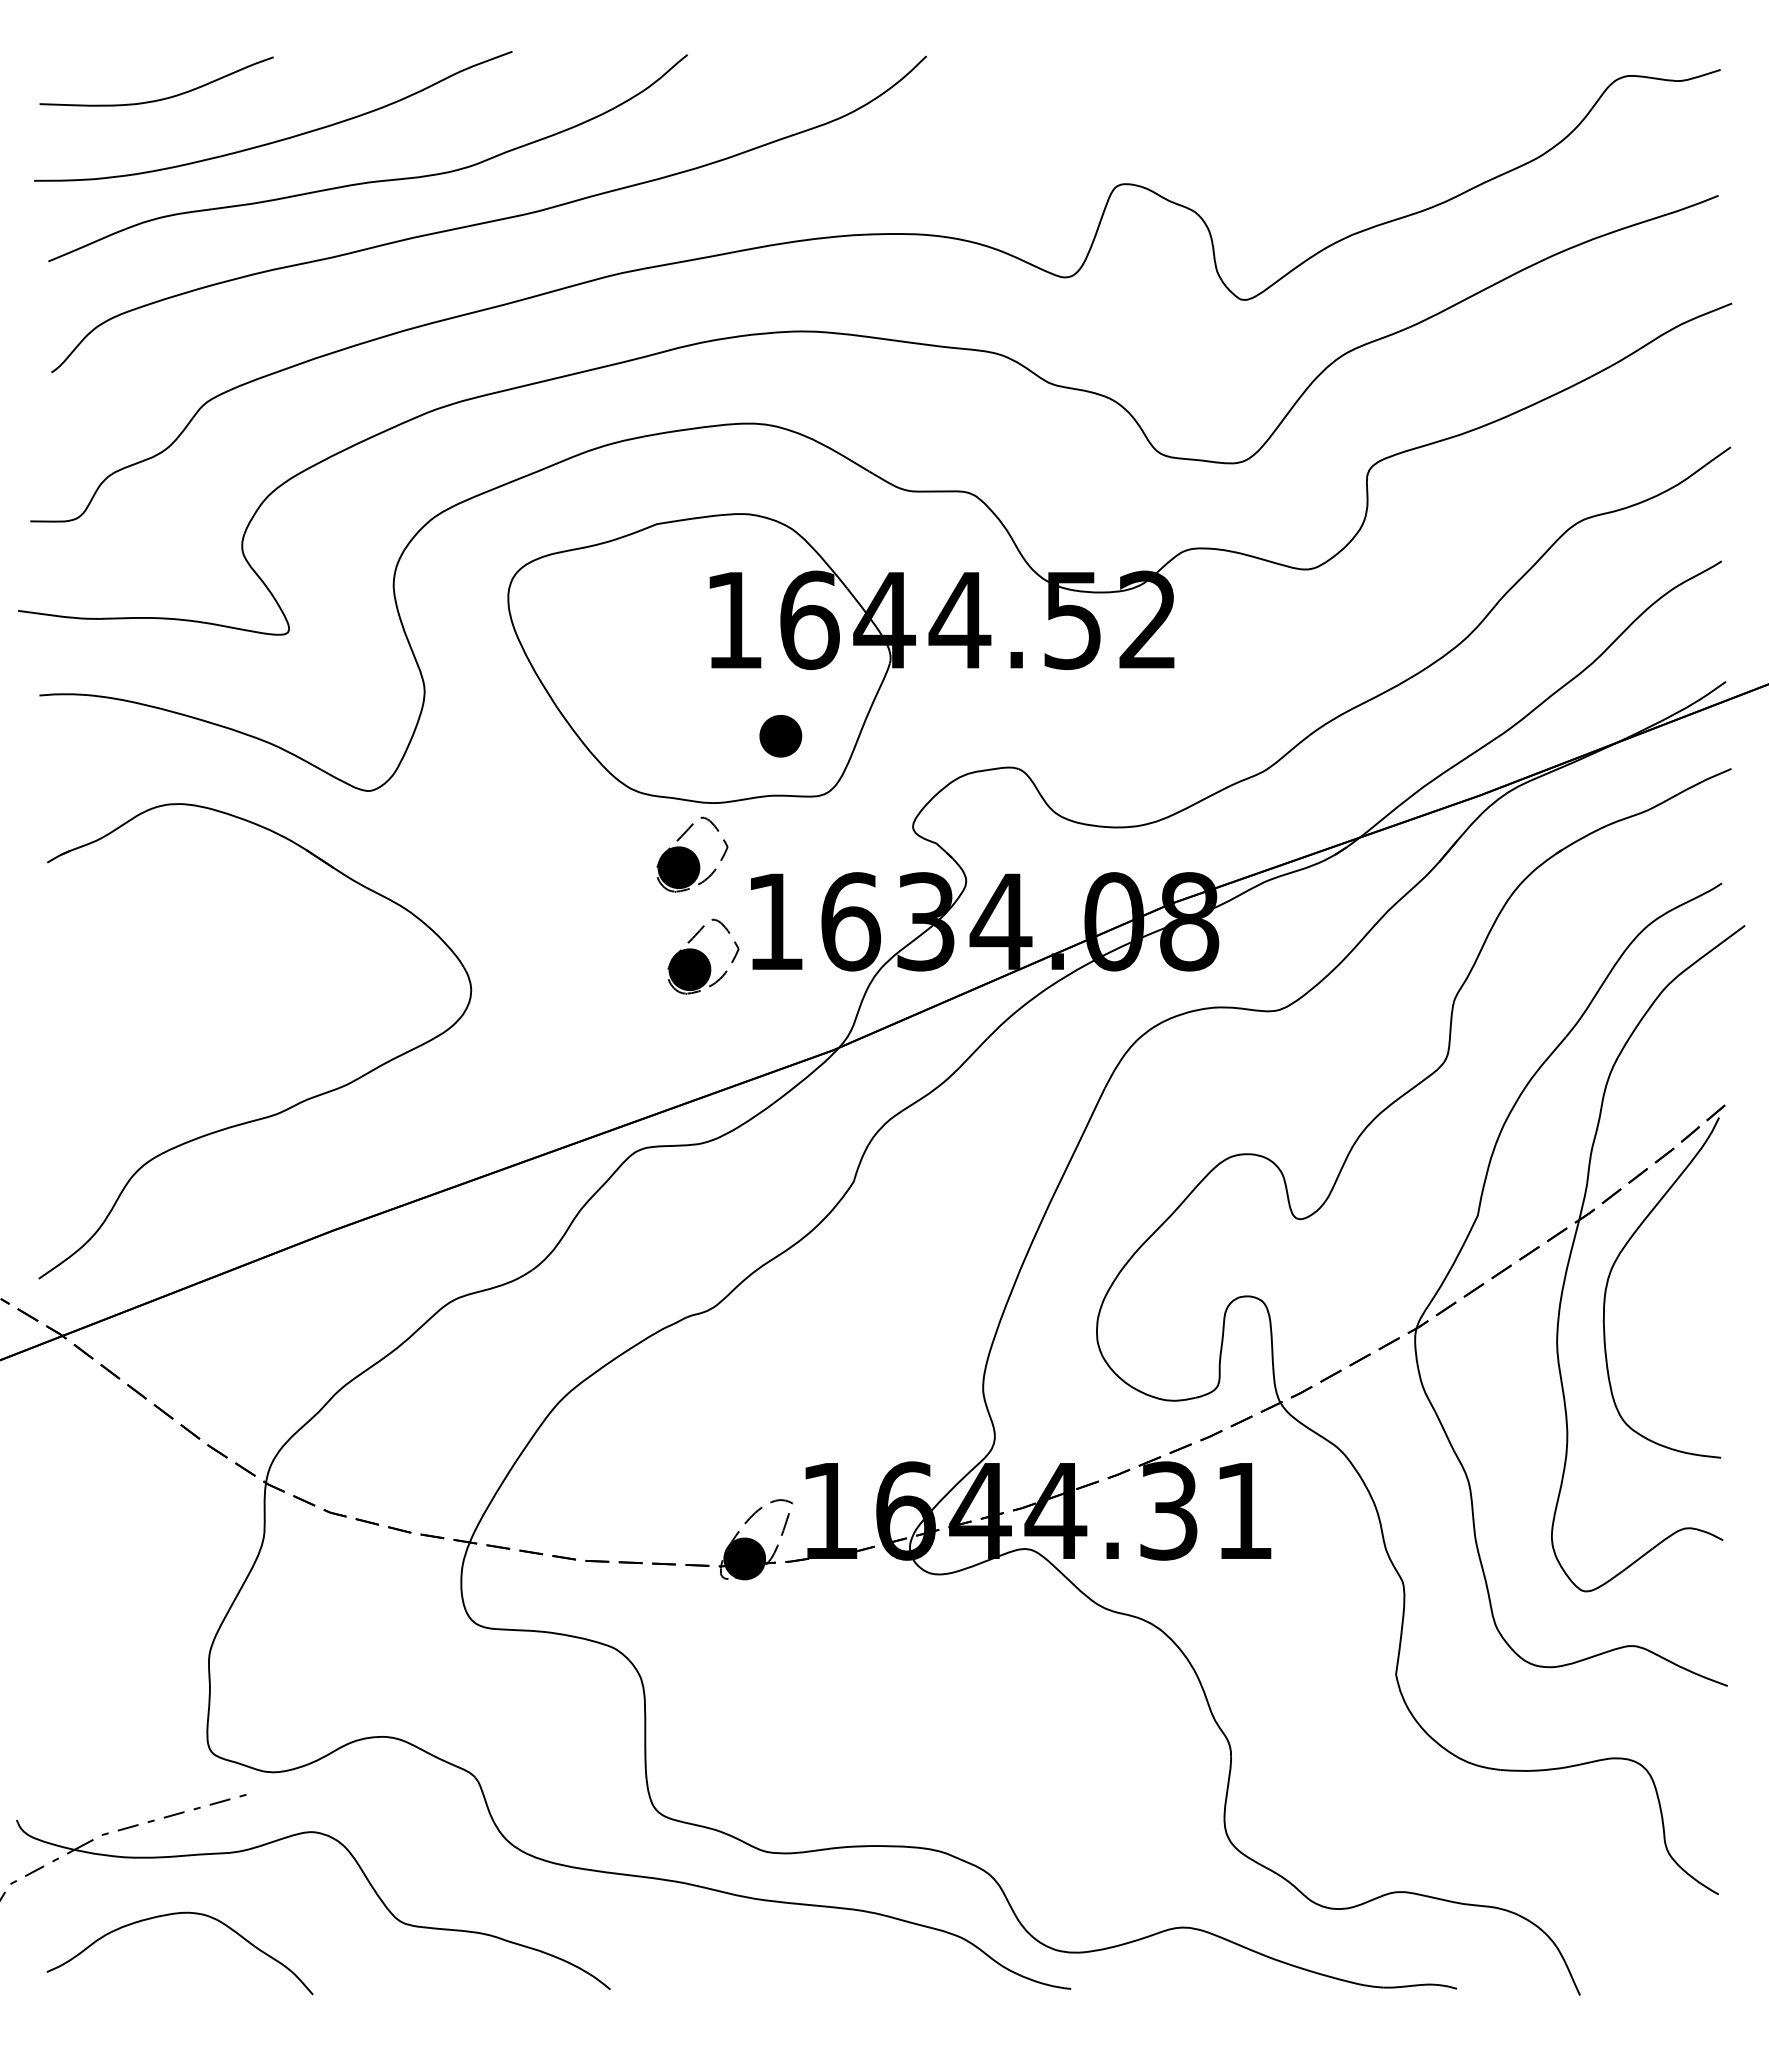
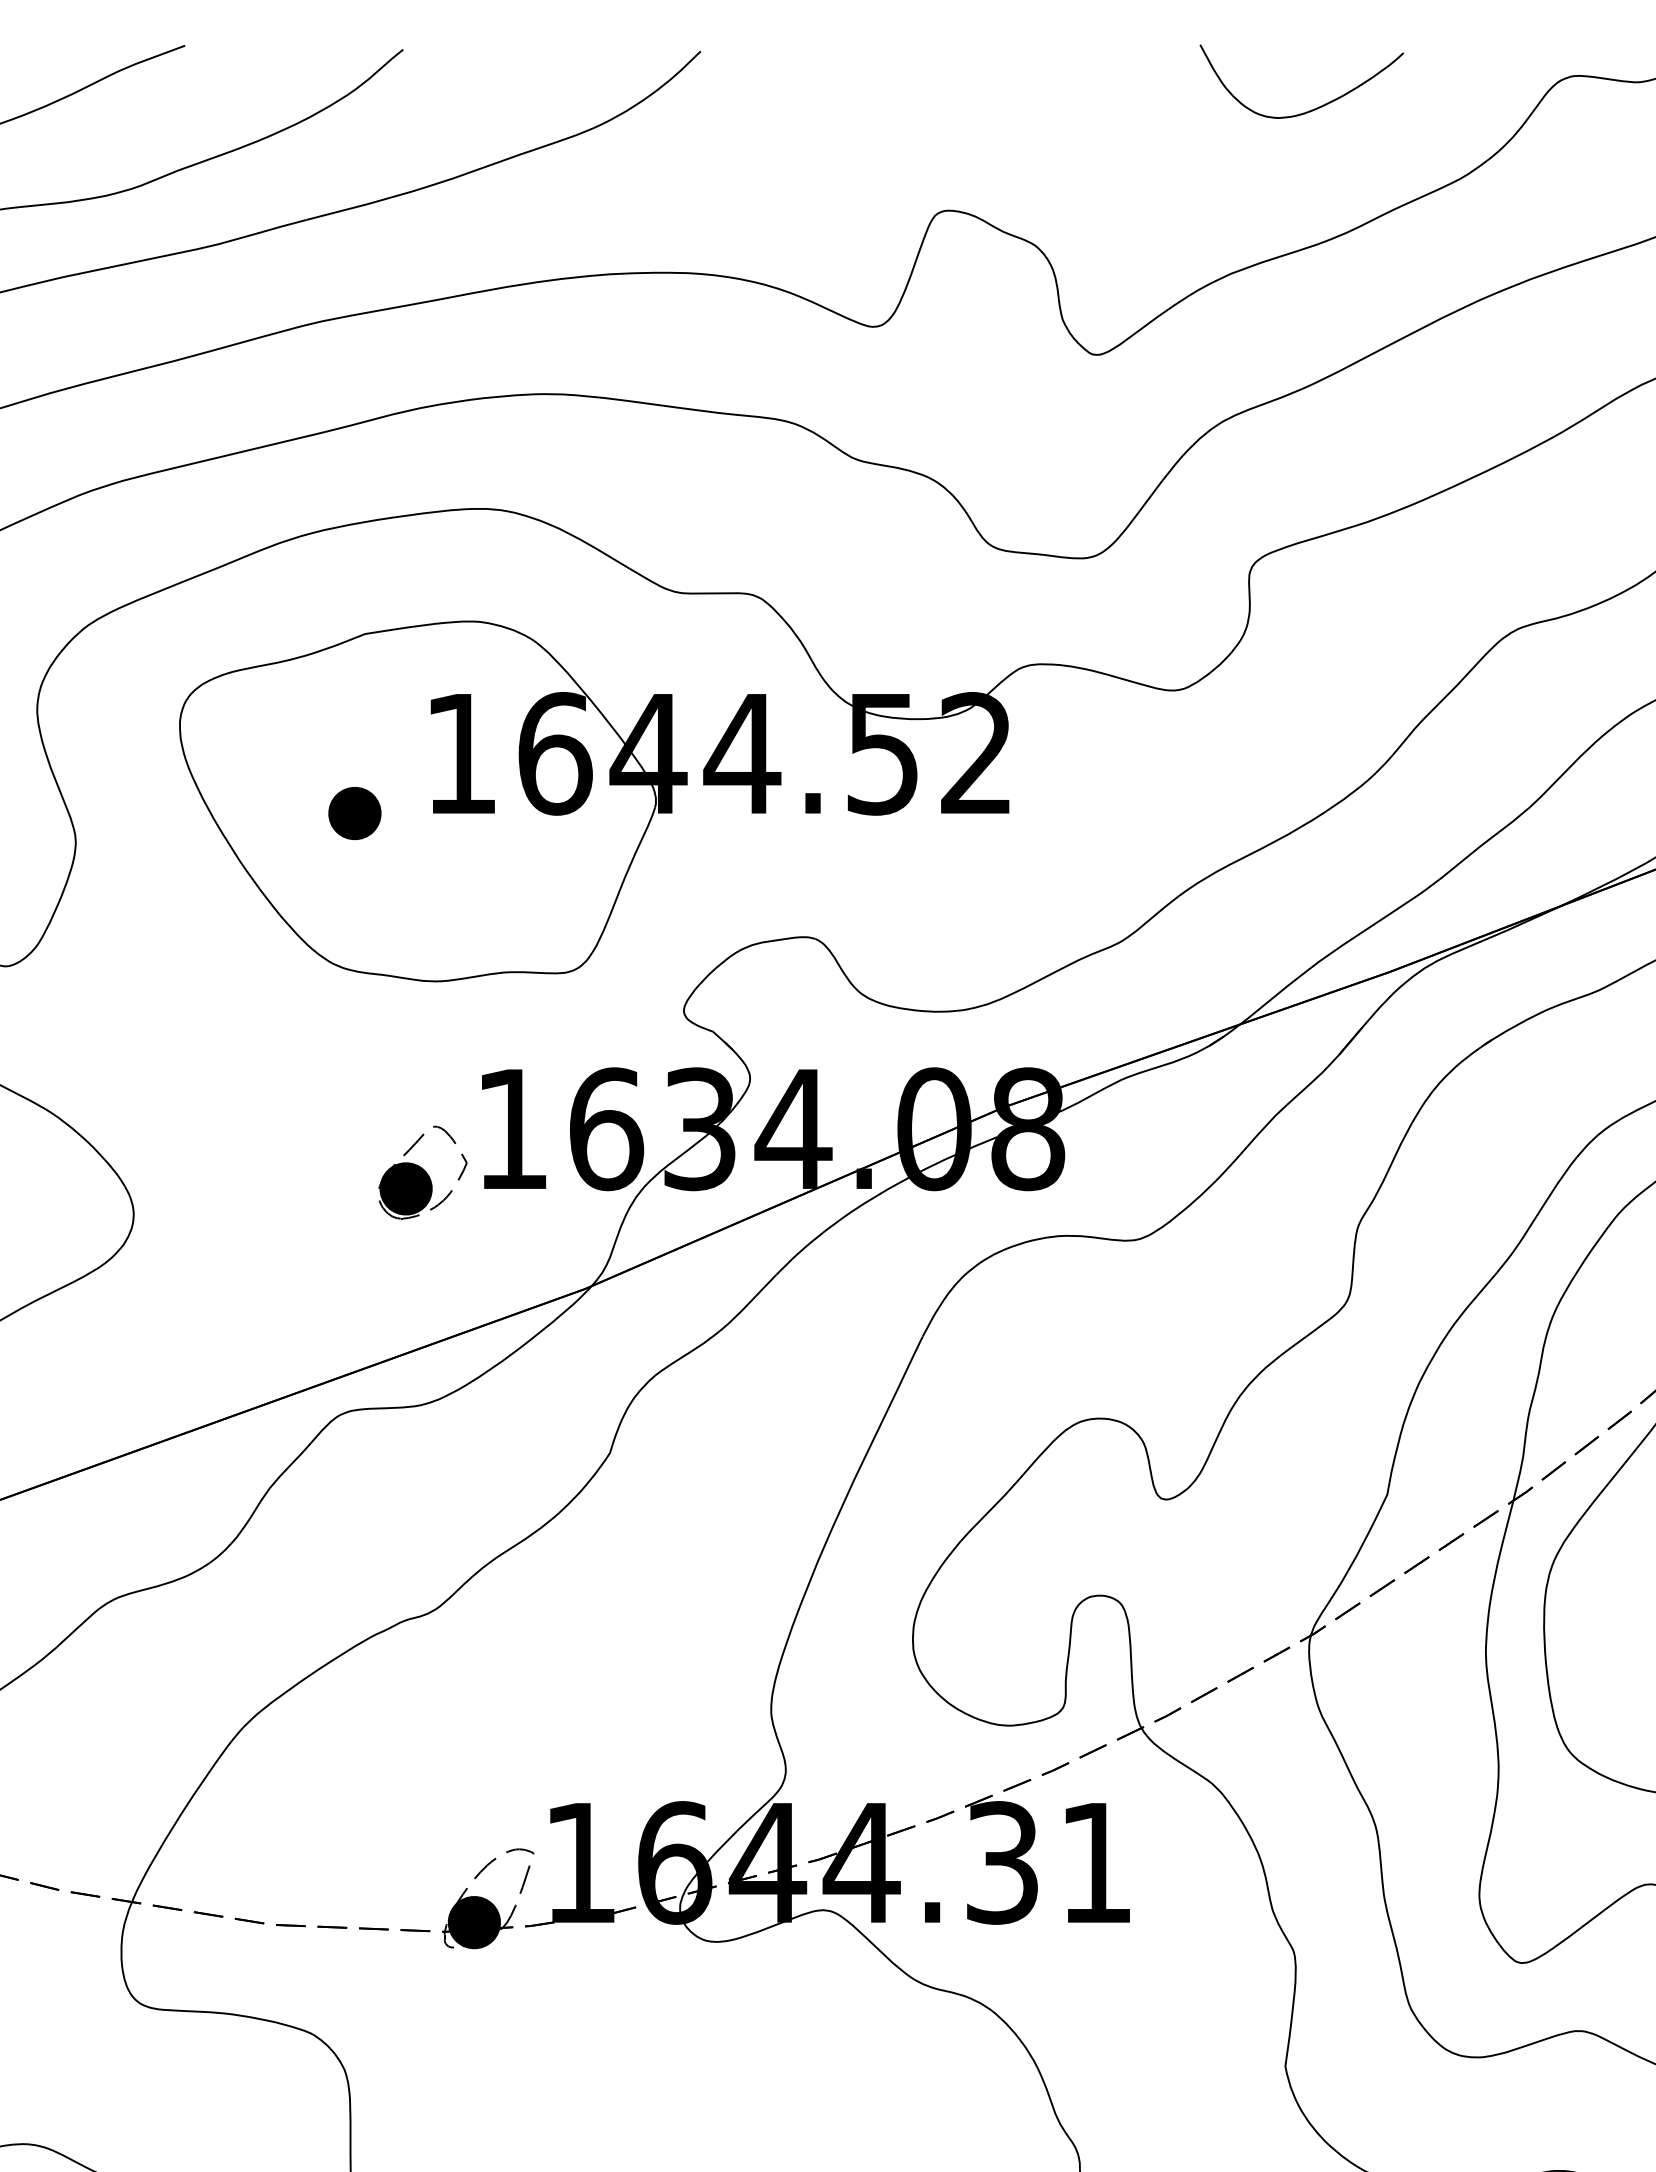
curve: (1417, 102) -> (1312, 109), added
part: (780, 736) -> (354, 813), moved
part: (692, 854) -> (409, 1045), removed

